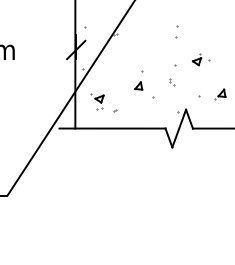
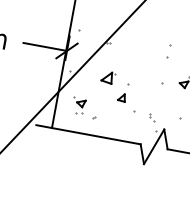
line: (53, 50) -> (44, 47), added
part: (121, 68) -> (108, 77), added
part: (172, 82) -> (152, 117), moved

